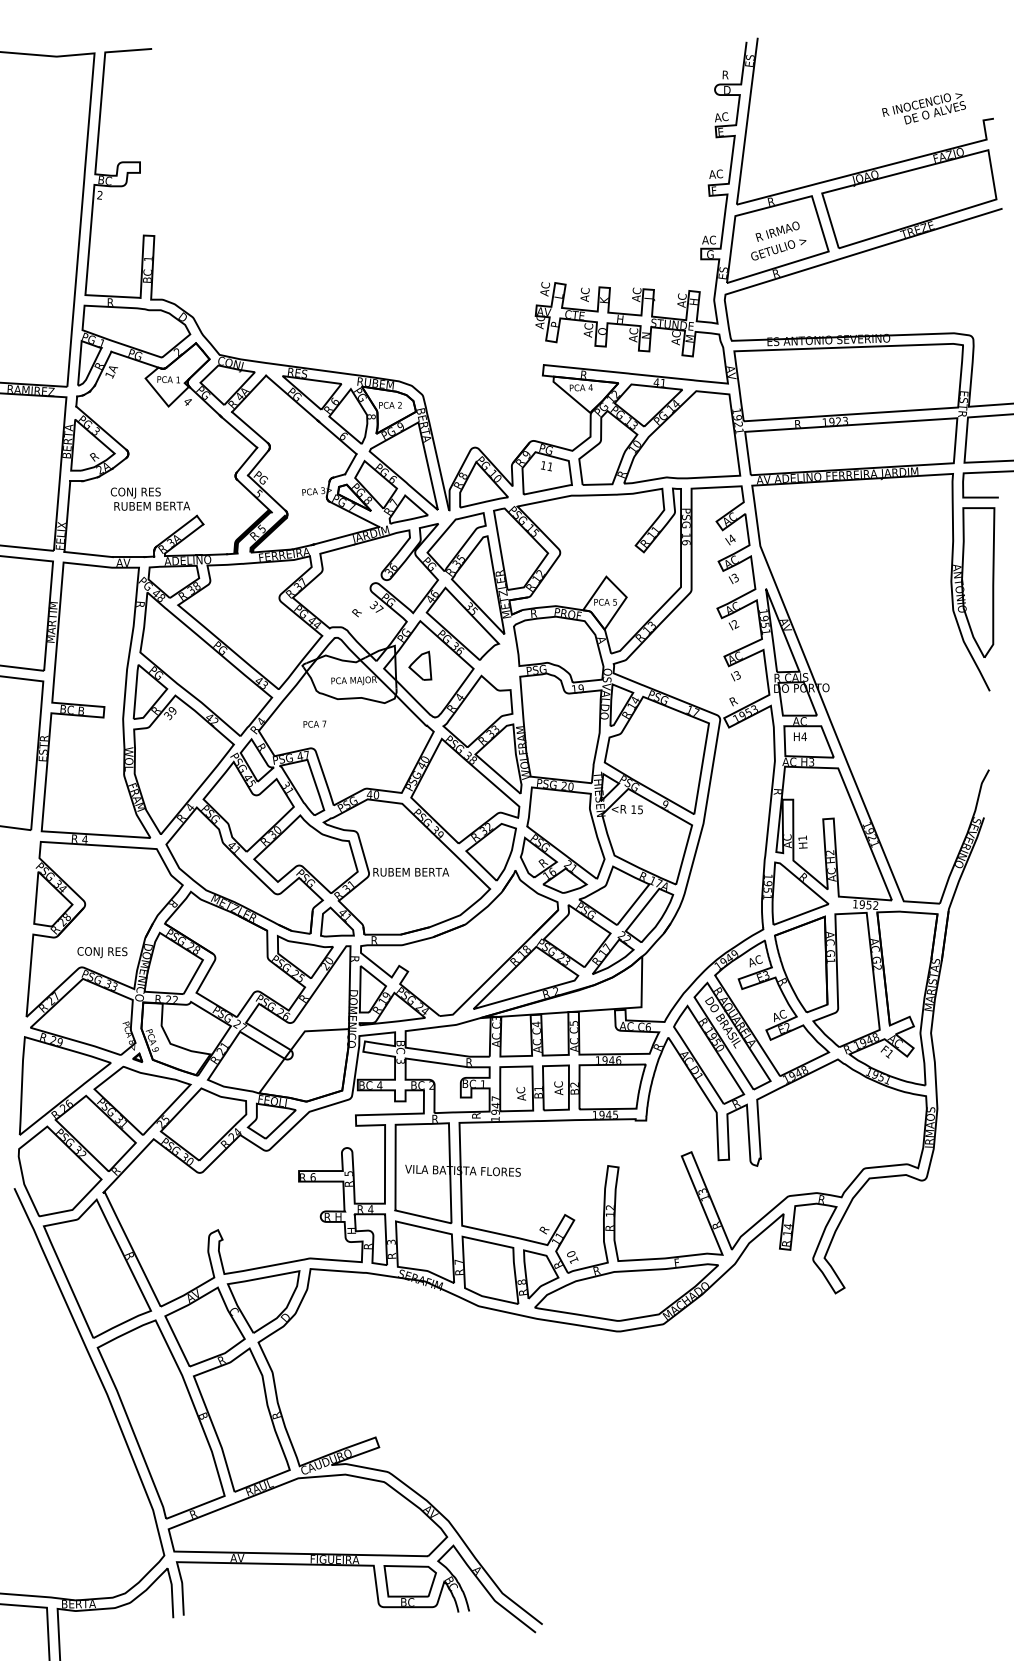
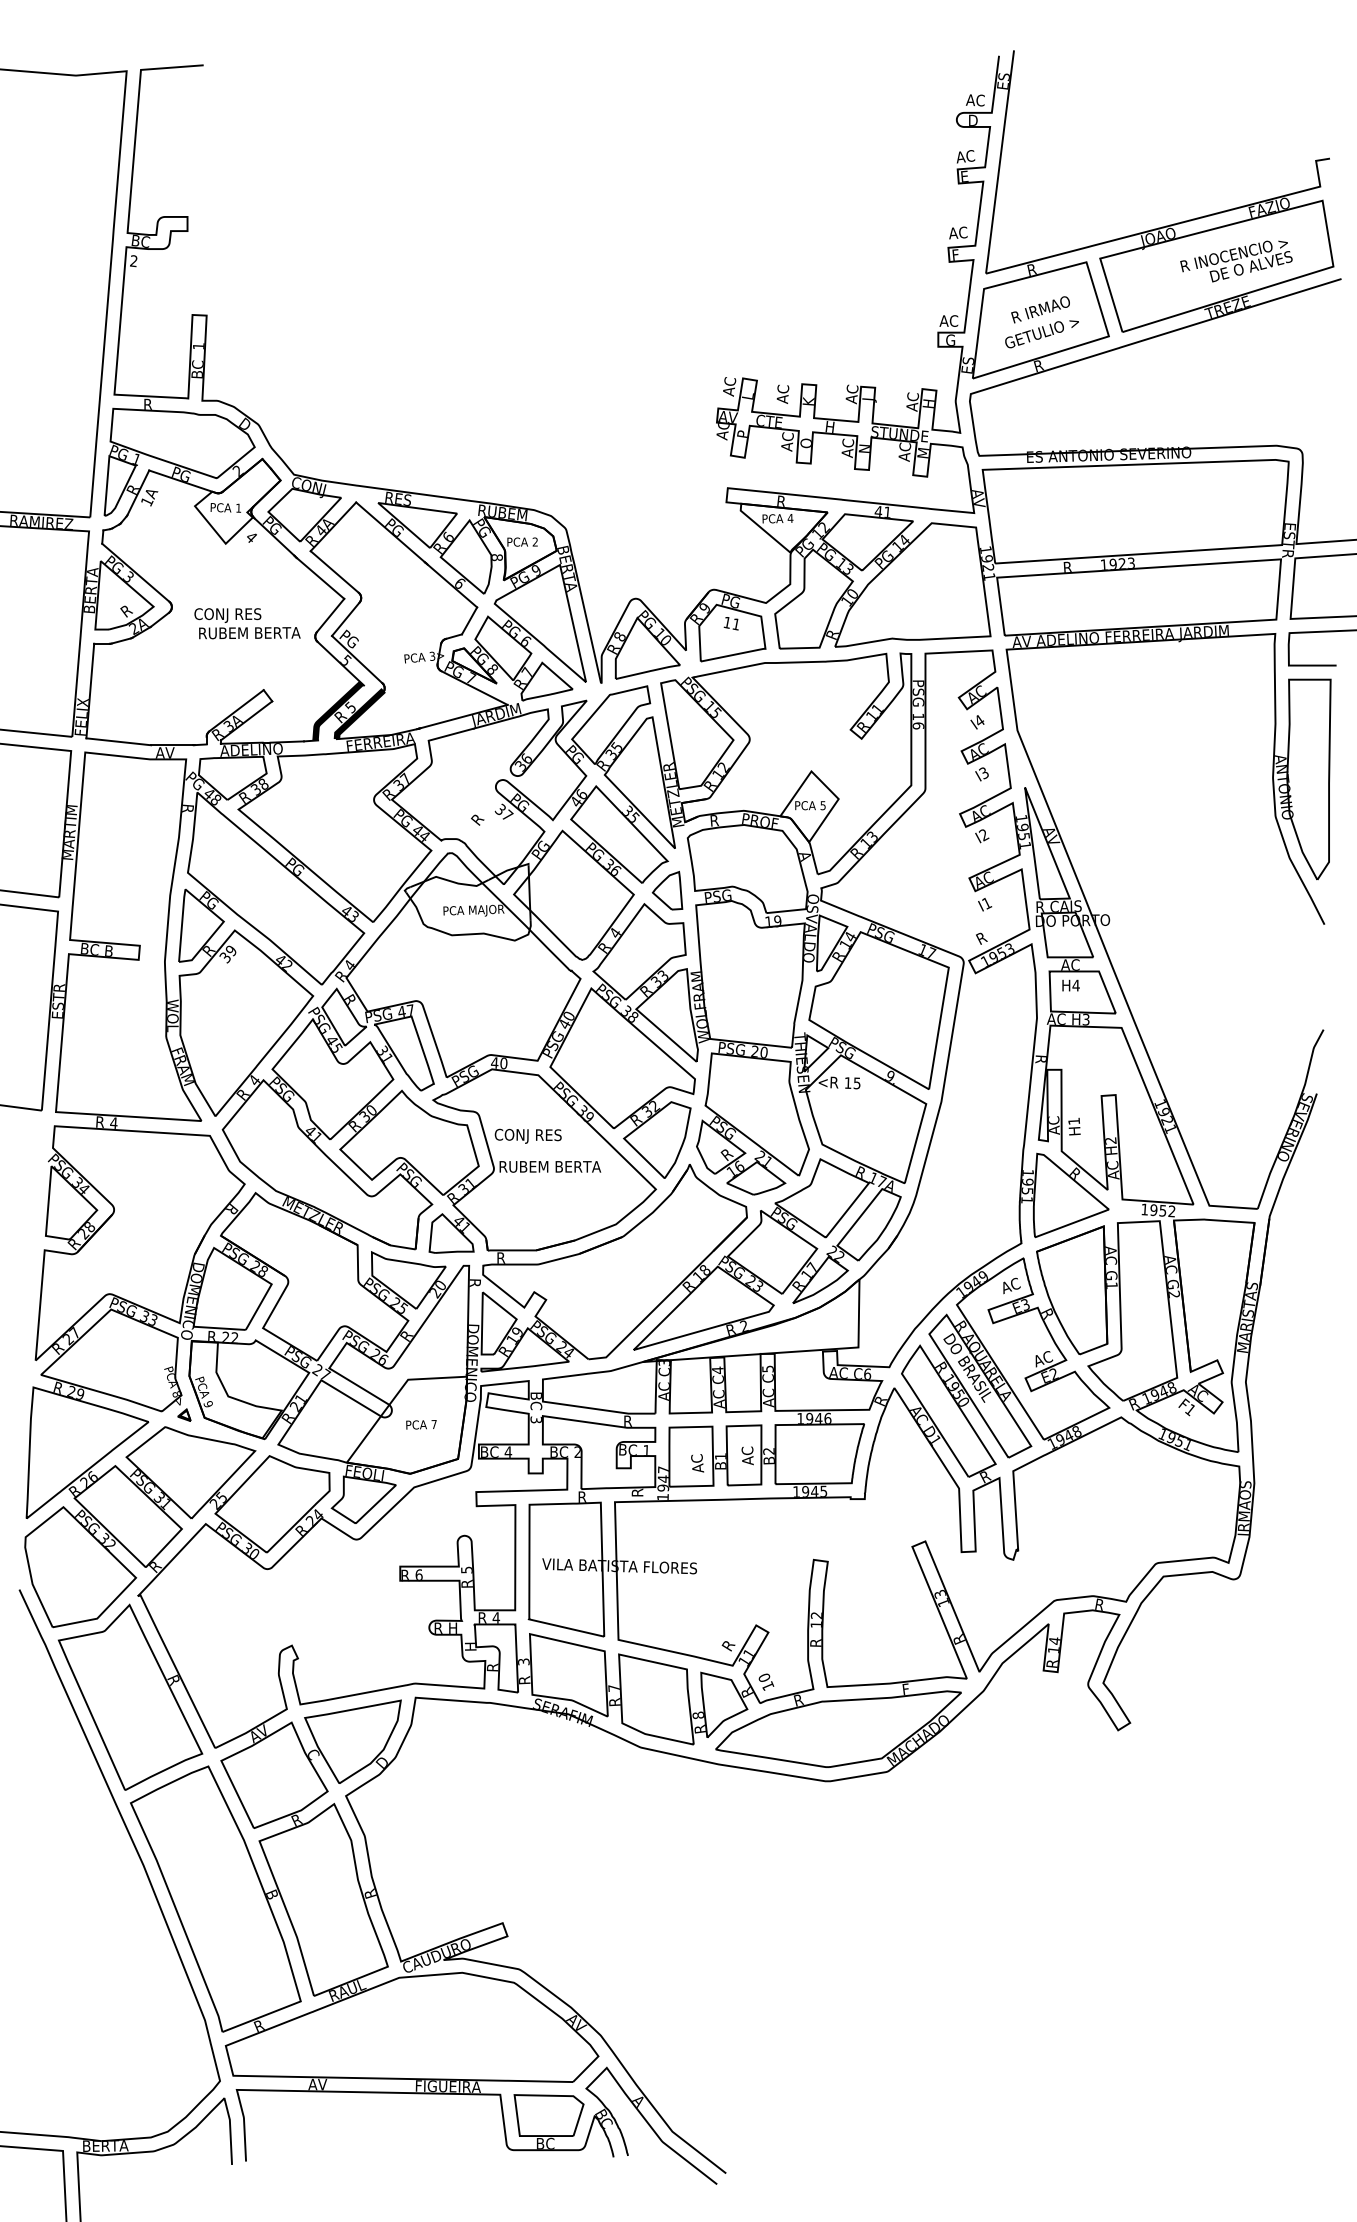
text: (728, 75) -> (974, 100), R -> AC
text: (924, 108) -> (1236, 261), moved
text: (150, 499) -> (247, 623), moved
part: (420, 665) -> (667, 890), moved
text: (737, 675) -> (987, 903), I3 -> I1
text: (314, 723) -> (421, 1424), moved
text: (101, 951) -> (527, 1135), moved

